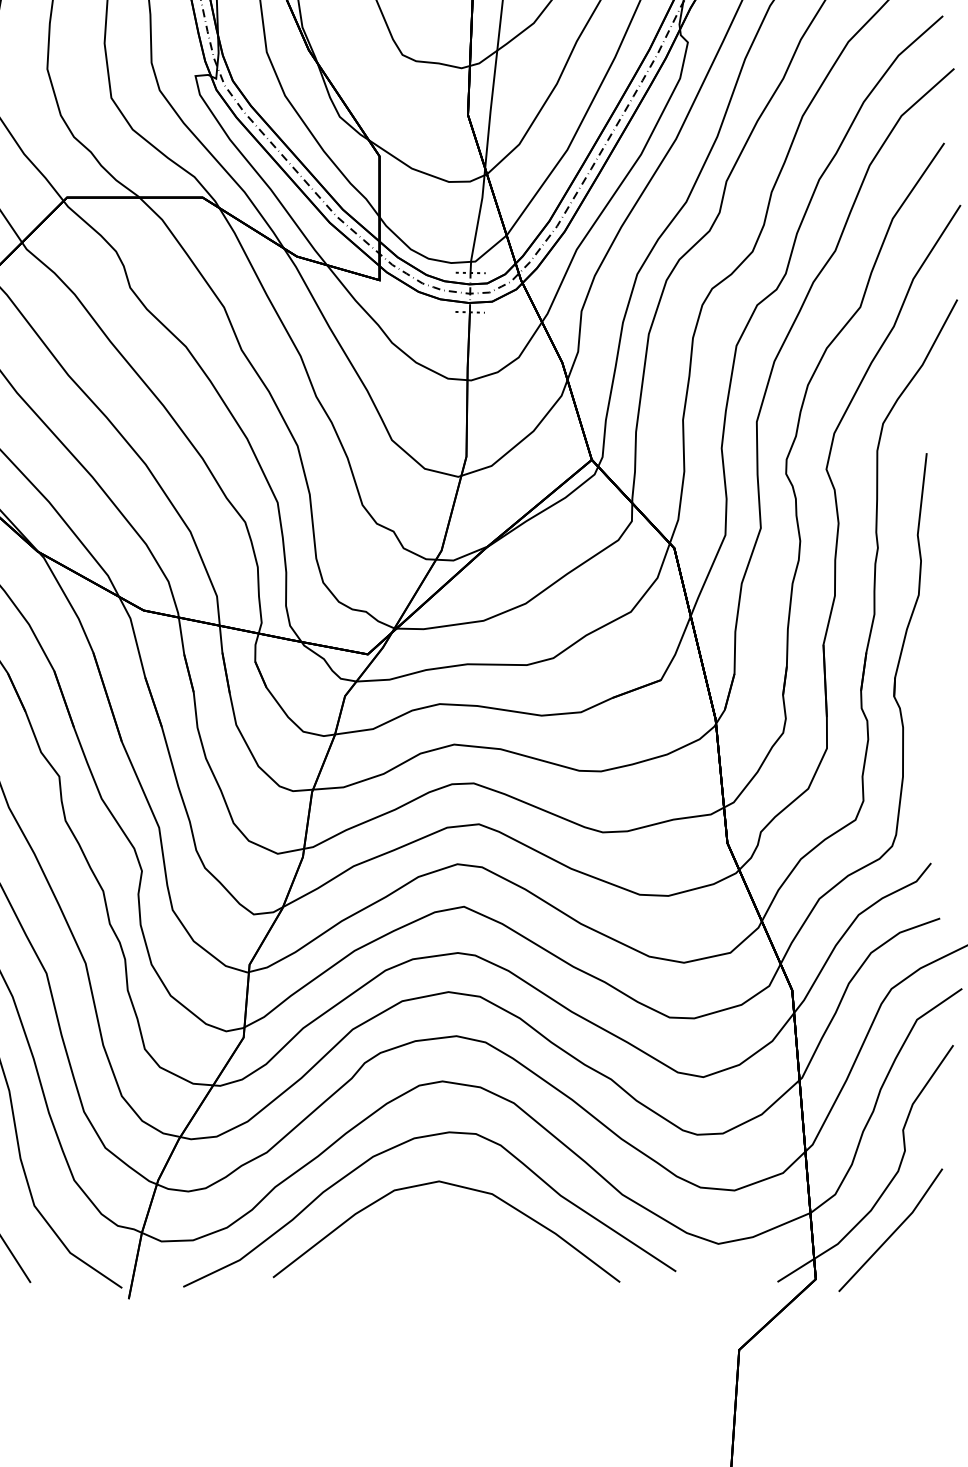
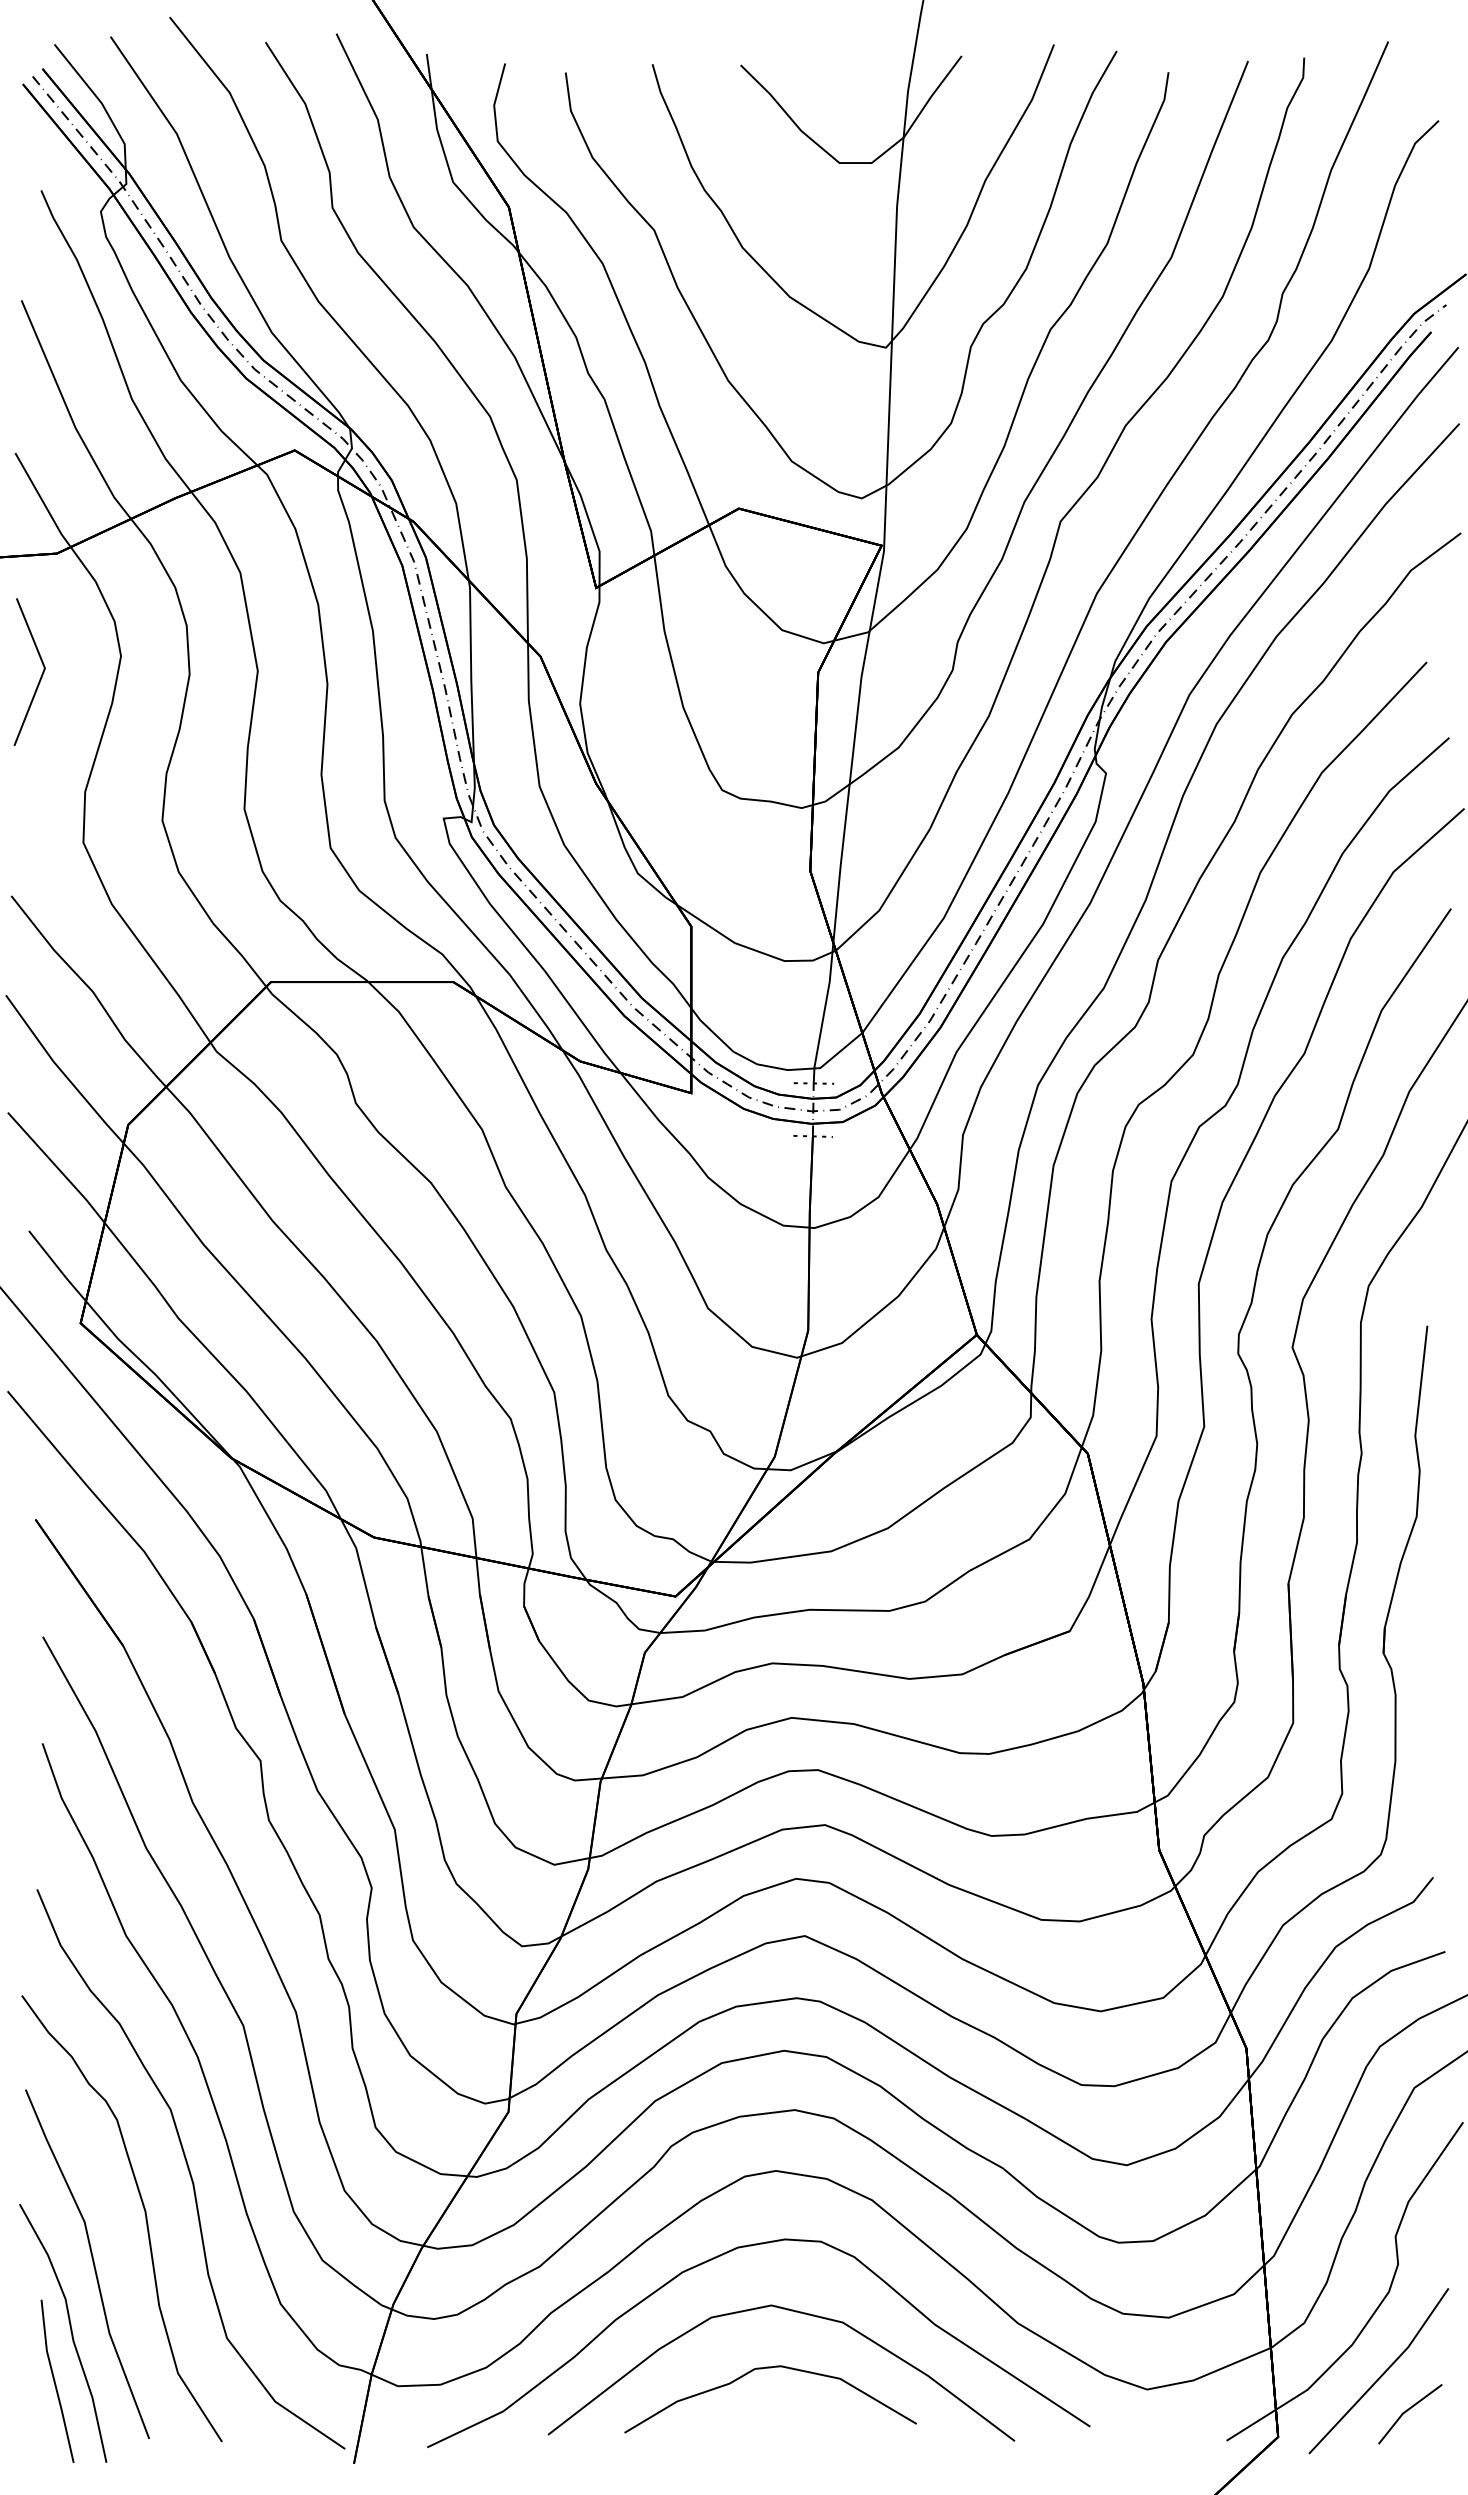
curve: (438, 1228) -> (770, 2368), added
line: (911, 1260) -> (1407, 2411), added

